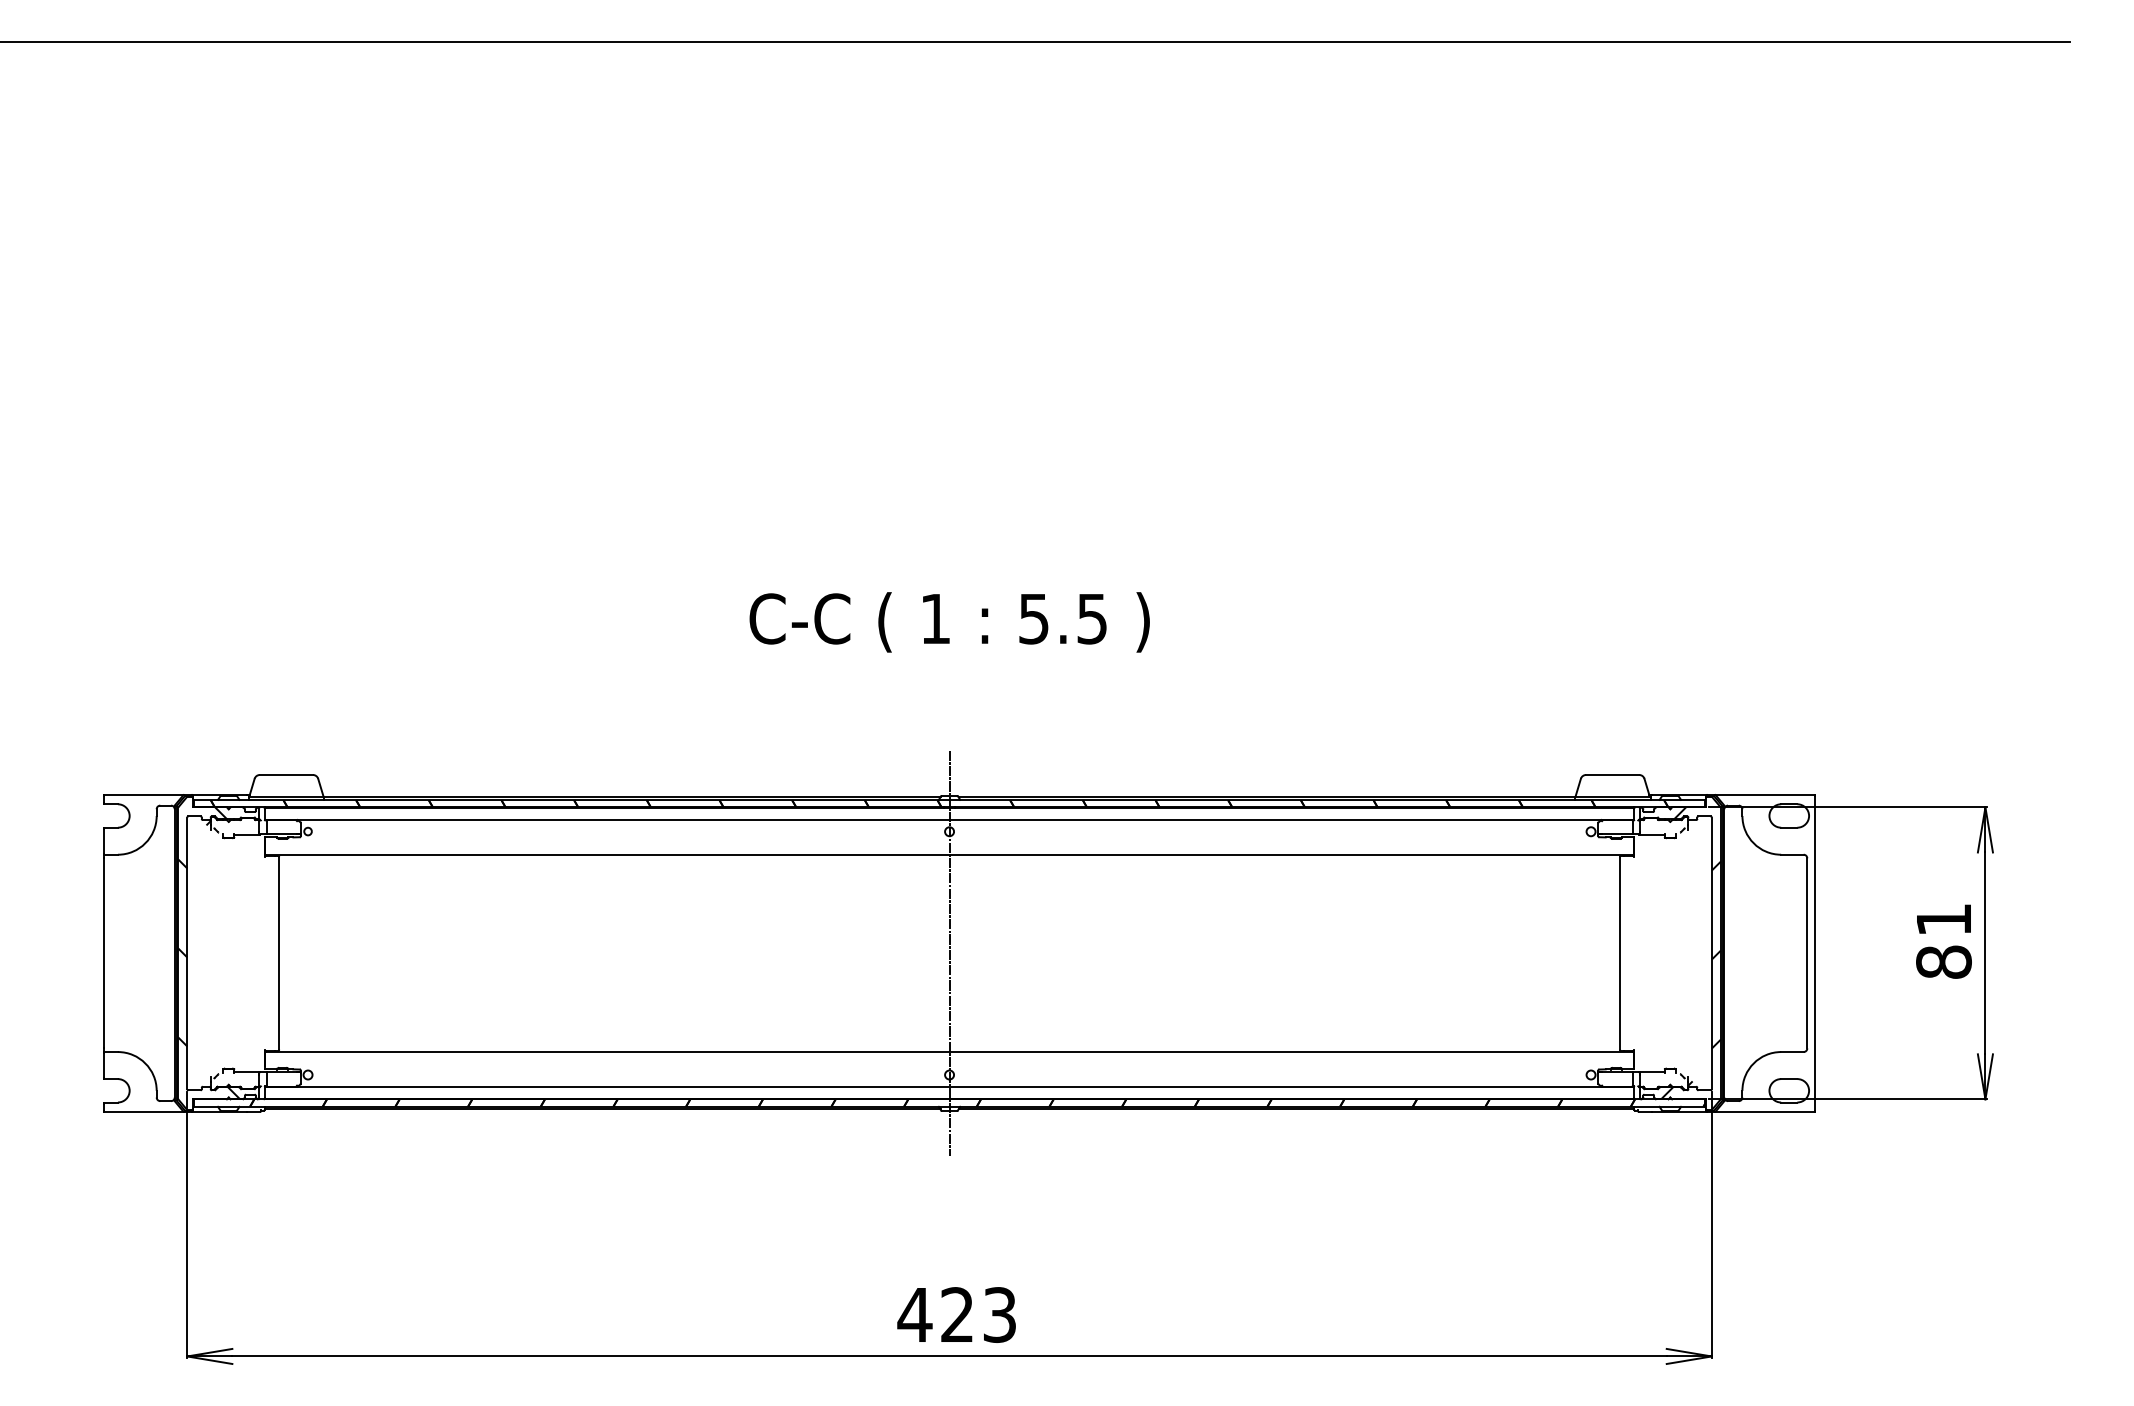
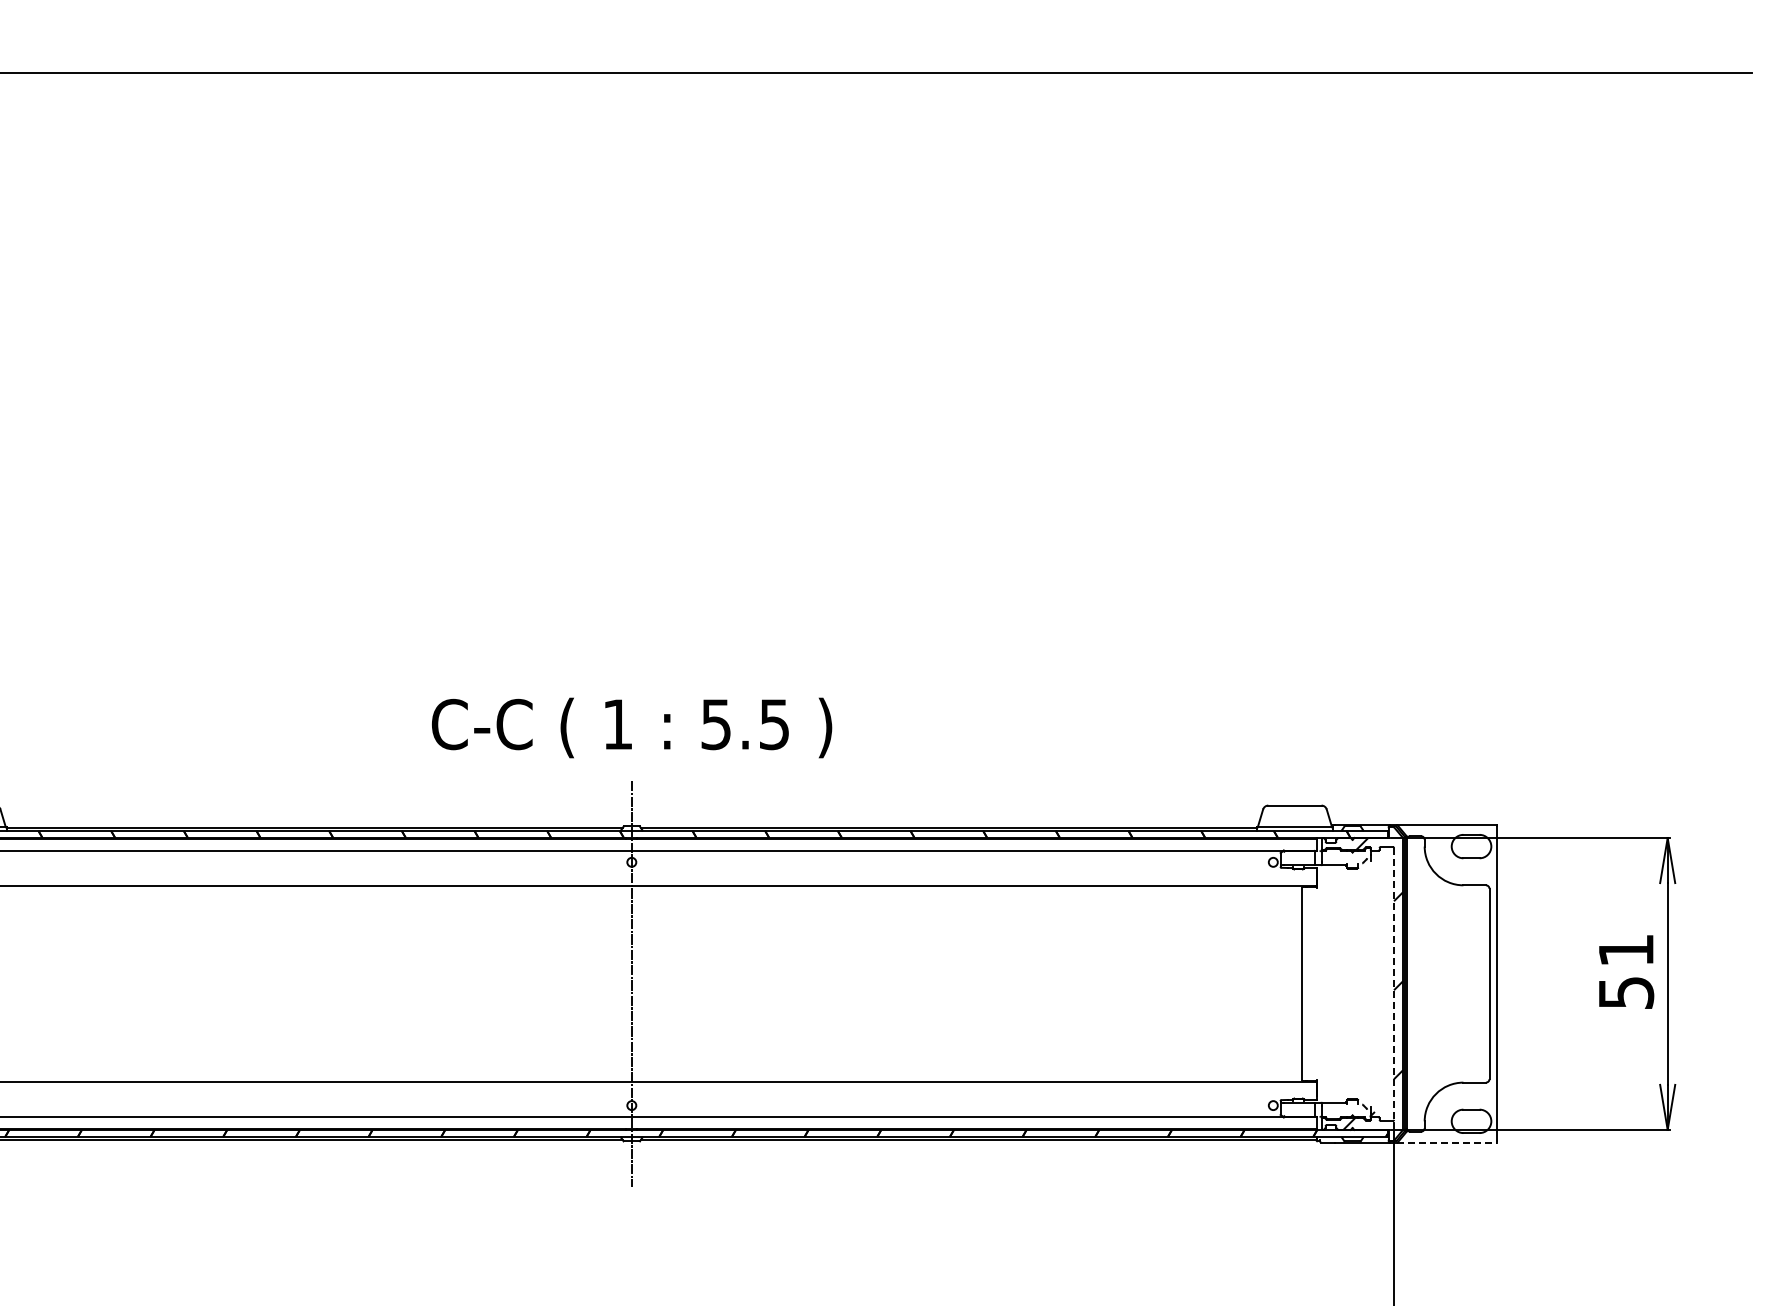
text: (949, 622) -> (631, 728), moved
line: (1711, 953) -> (1393, 984), solid -> dashed
text: (1943, 961) -> (1625, 992), 81 -> 51
line: (1764, 1111) -> (1446, 1142), solid -> dashed

